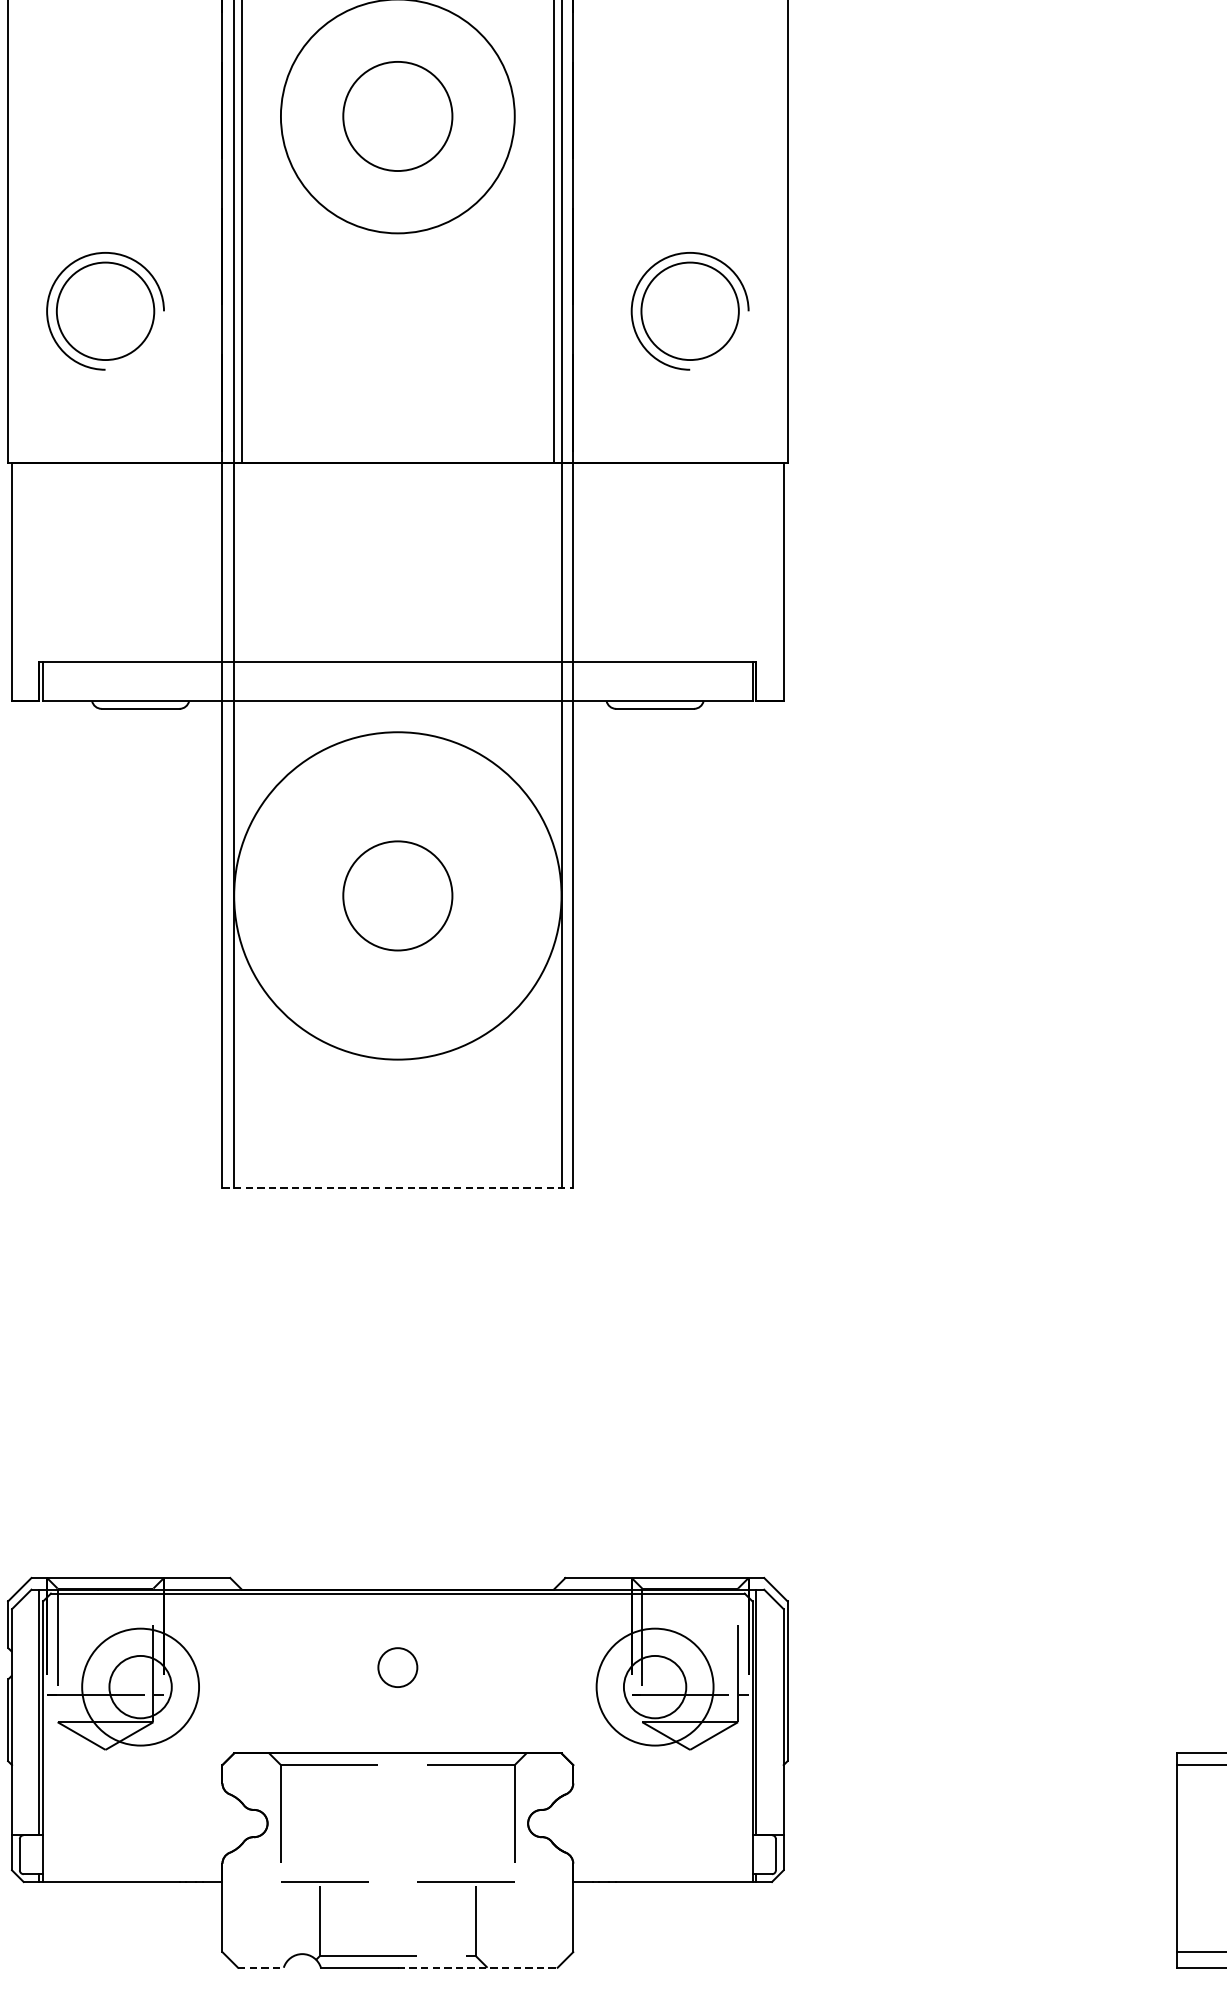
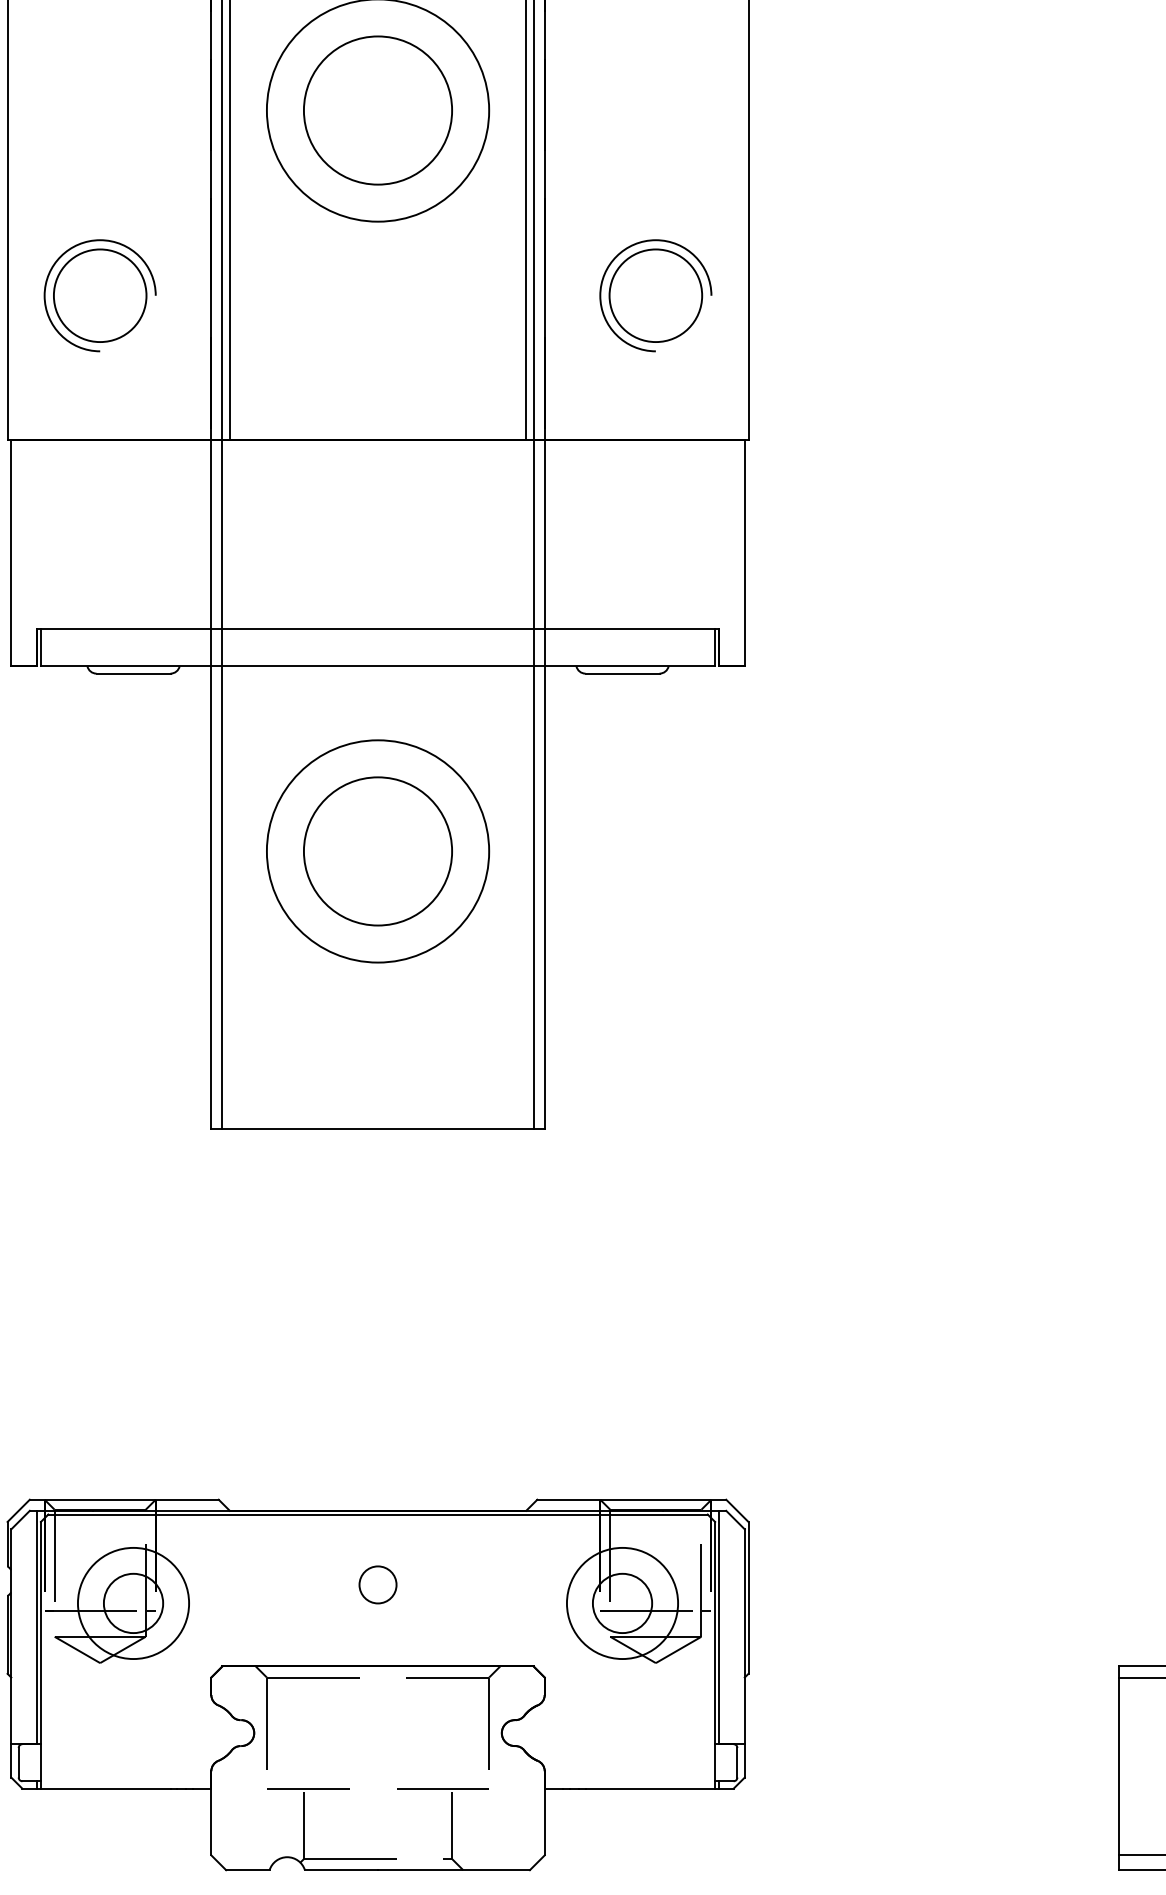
circle: (397, 116) -> (377, 110), size x1.43
circle: (397, 895) -> (377, 851), size x0.71
circle: (397, 895) -> (377, 851), size x1.43
line: (398, 1188) -> (378, 1129), dashed -> solid
line: (260, 1968) -> (247, 1870), dashed -> solid
line: (477, 1968) -> (453, 1870), dashed -> solid

